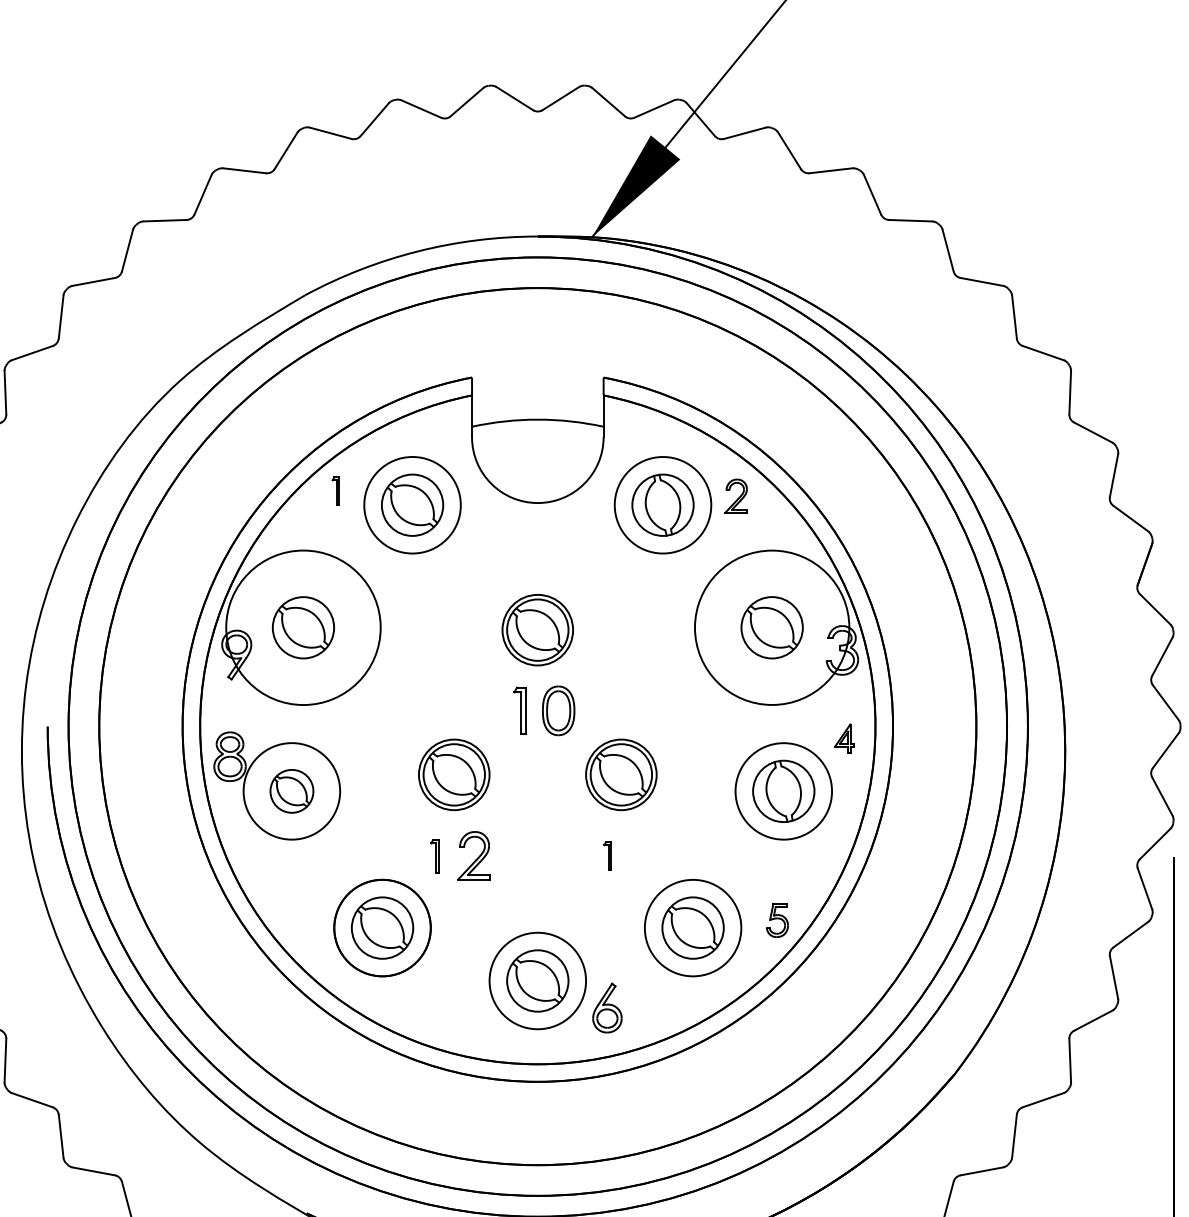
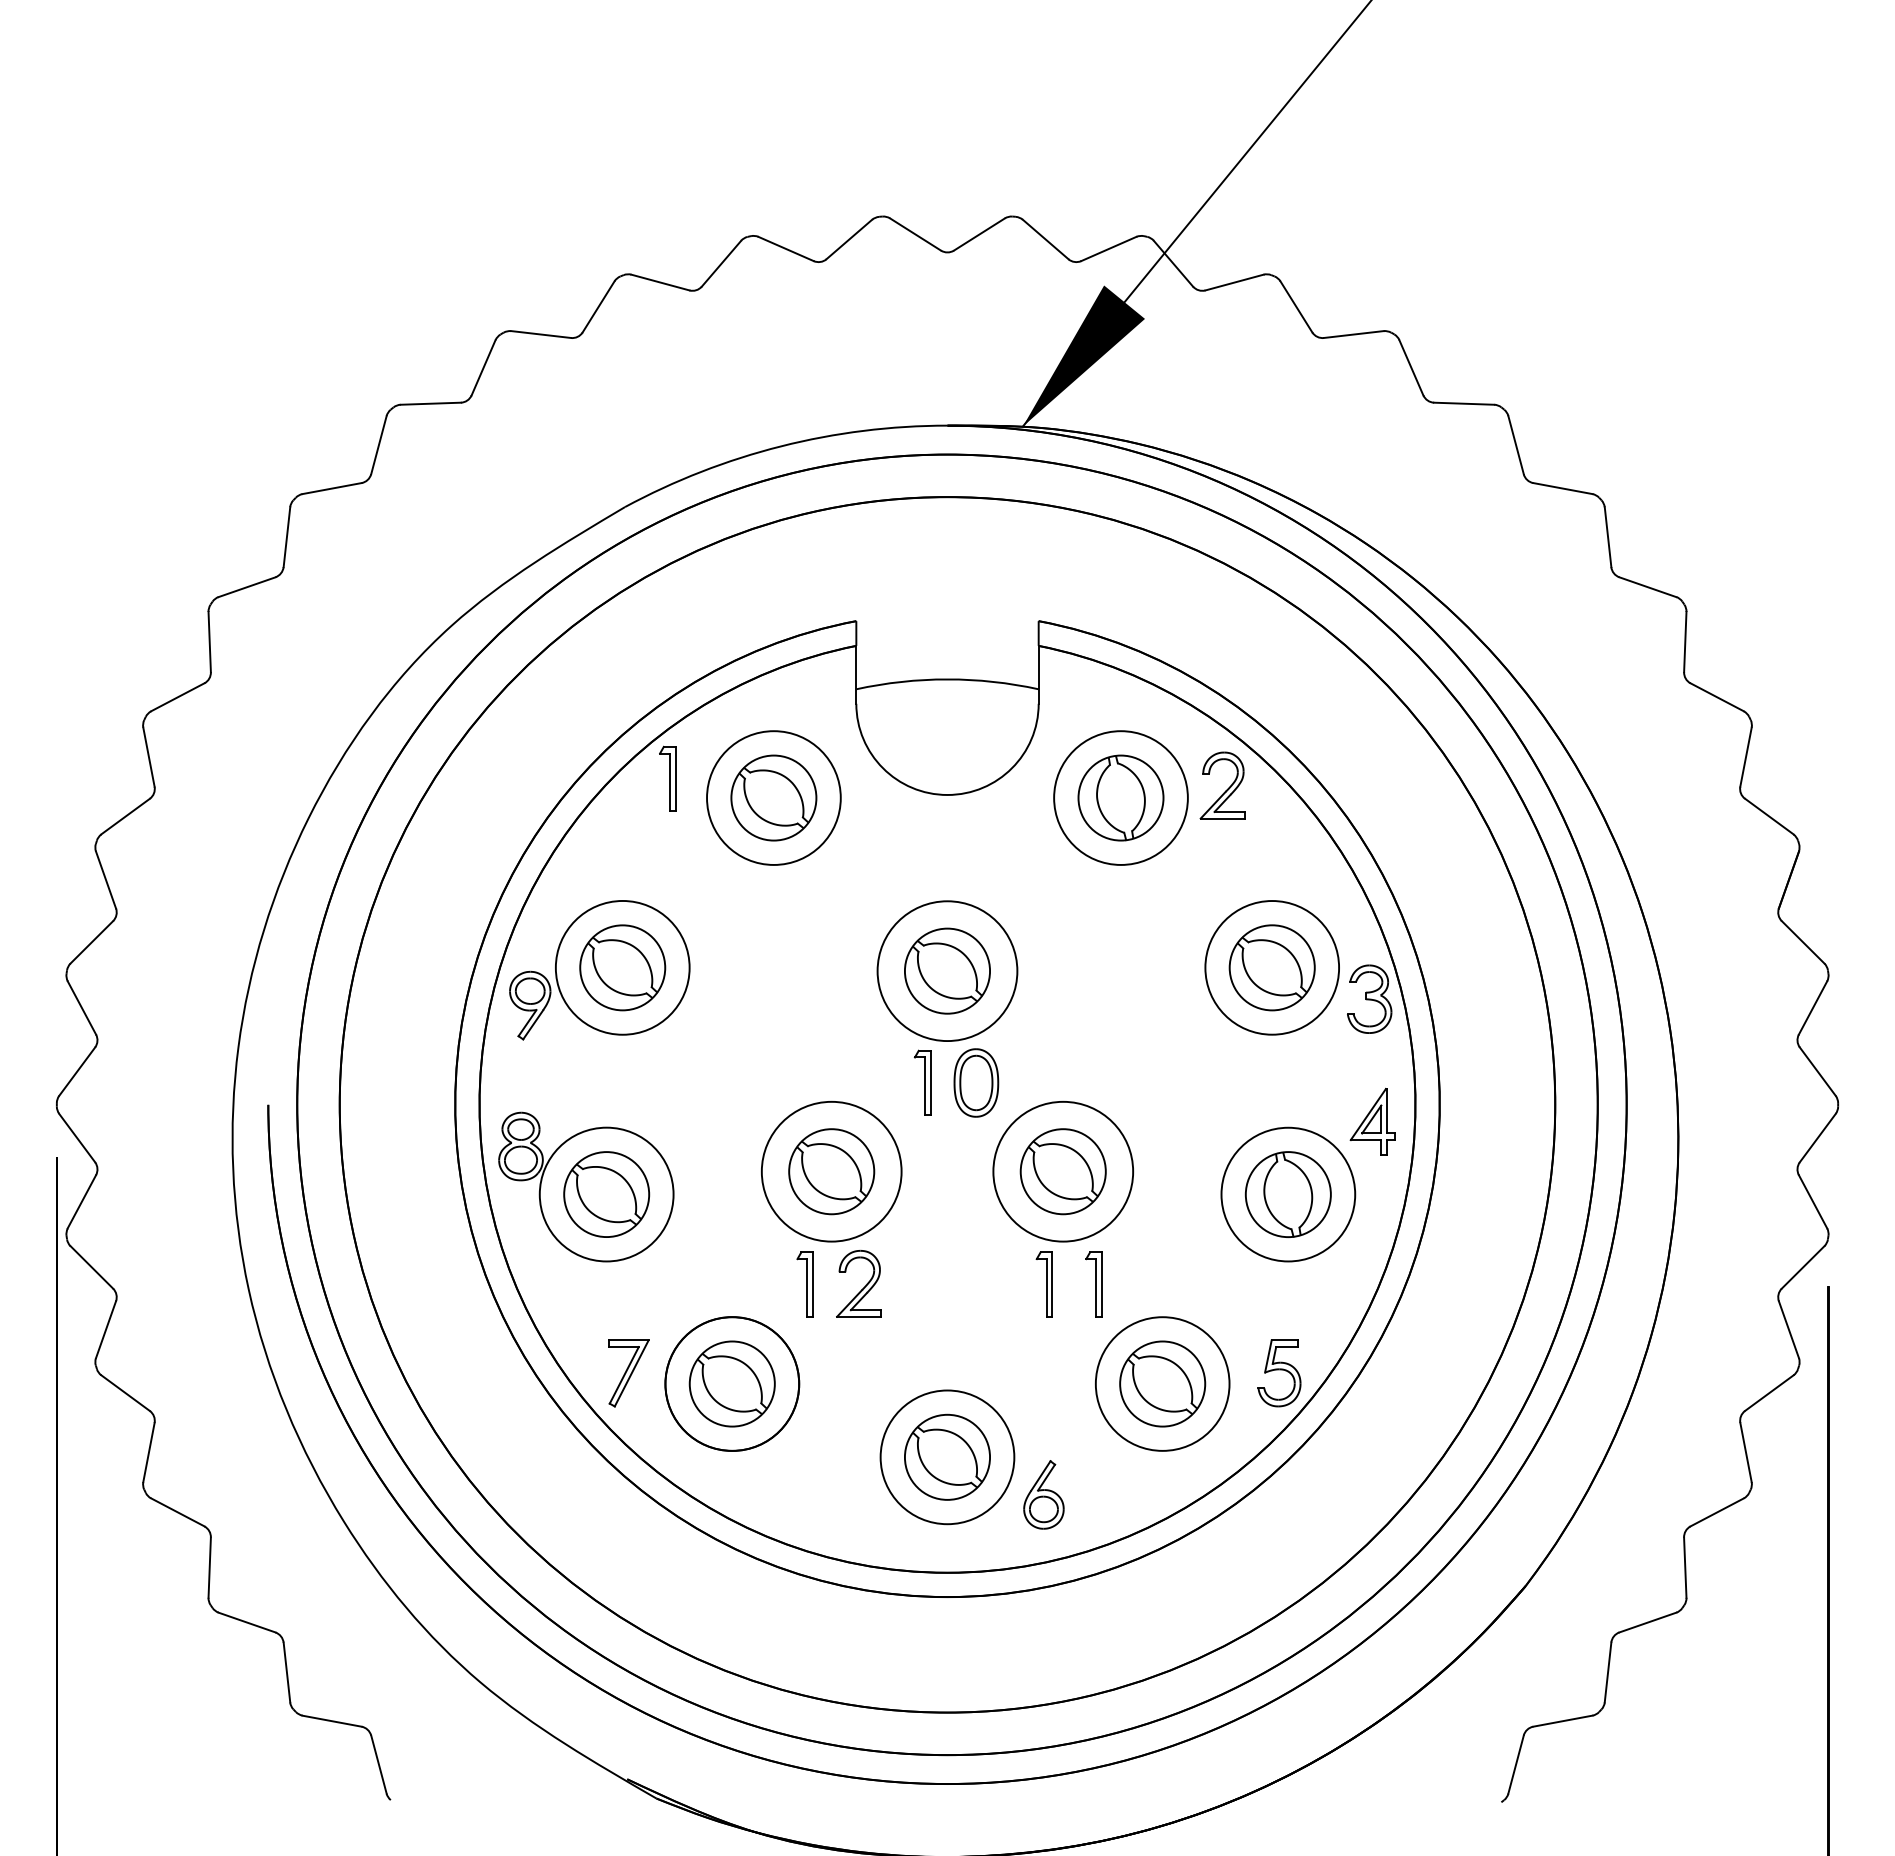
part: (335, 491) -> (667, 778), size x1.67
part: (736, 496) -> (1222, 785), size x1.43
circle: (303, 627) -> (622, 967), size x0.62
circle: (772, 627) -> (1272, 967), size x0.62
circle: (537, 630) -> (947, 971), size x1.43
part: (844, 738) -> (1372, 1121), size x1.67
circle: (454, 774) -> (831, 1171), size x1.43
circle: (621, 774) -> (1063, 1171), size x1.43
part: (291, 791) -> (606, 1194), size x1.43
part: (434, 856) -> (804, 1284), size x1.43
part: (607, 856) -> (1043, 1284), size x1.67
part: (643, 856) -> (1093, 1284), added
part: (307, 920) -> (628, 1373), added
part: (777, 920) -> (1279, 1373), size x1.43

